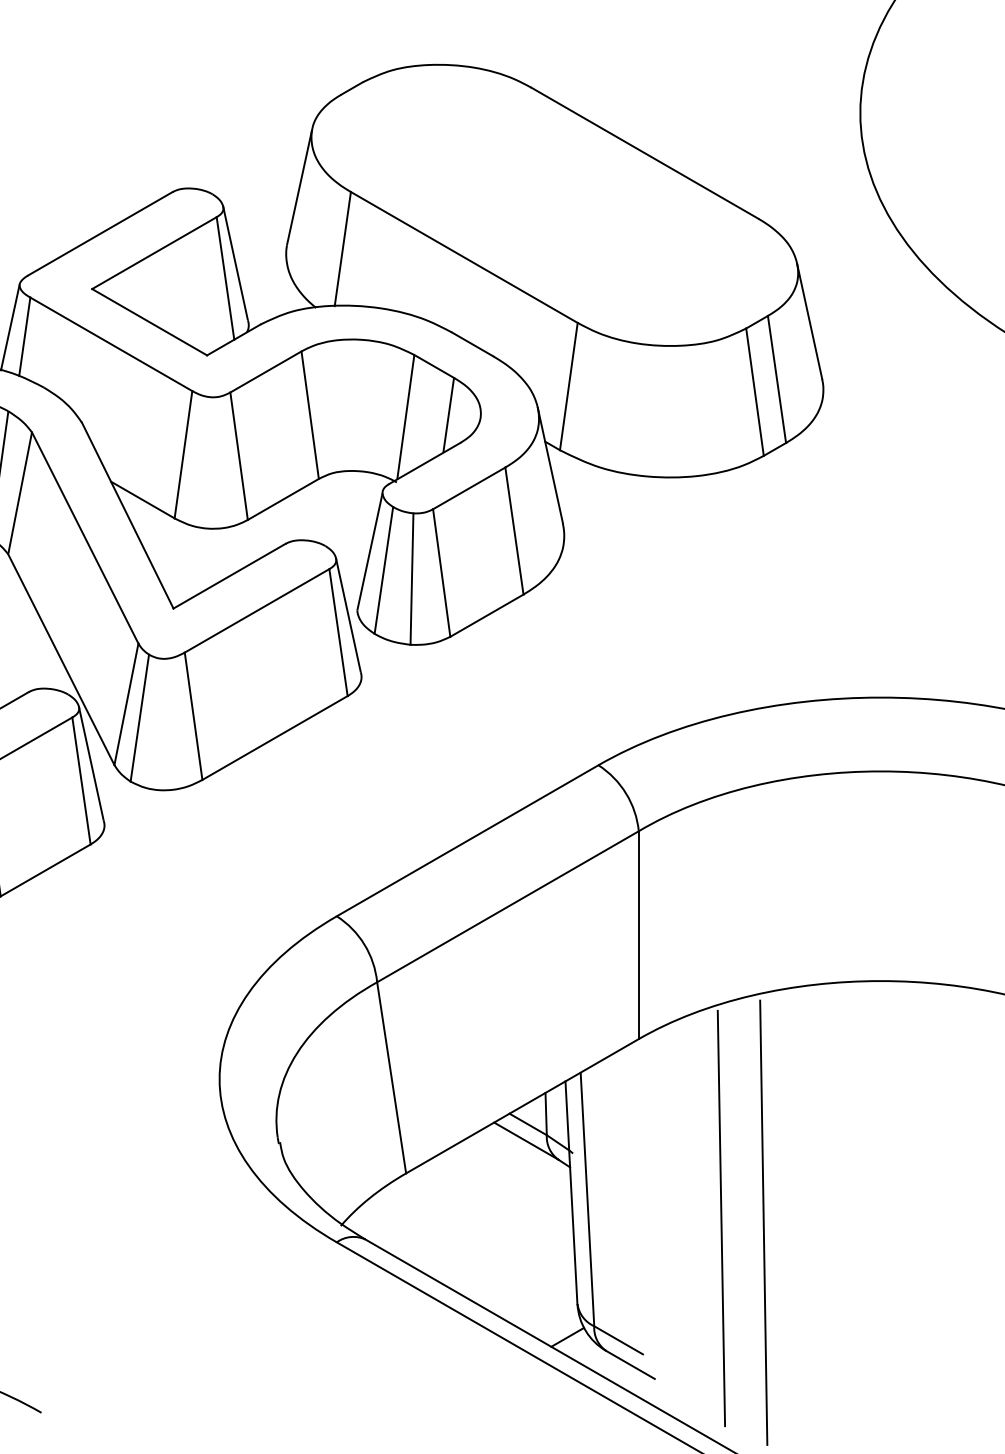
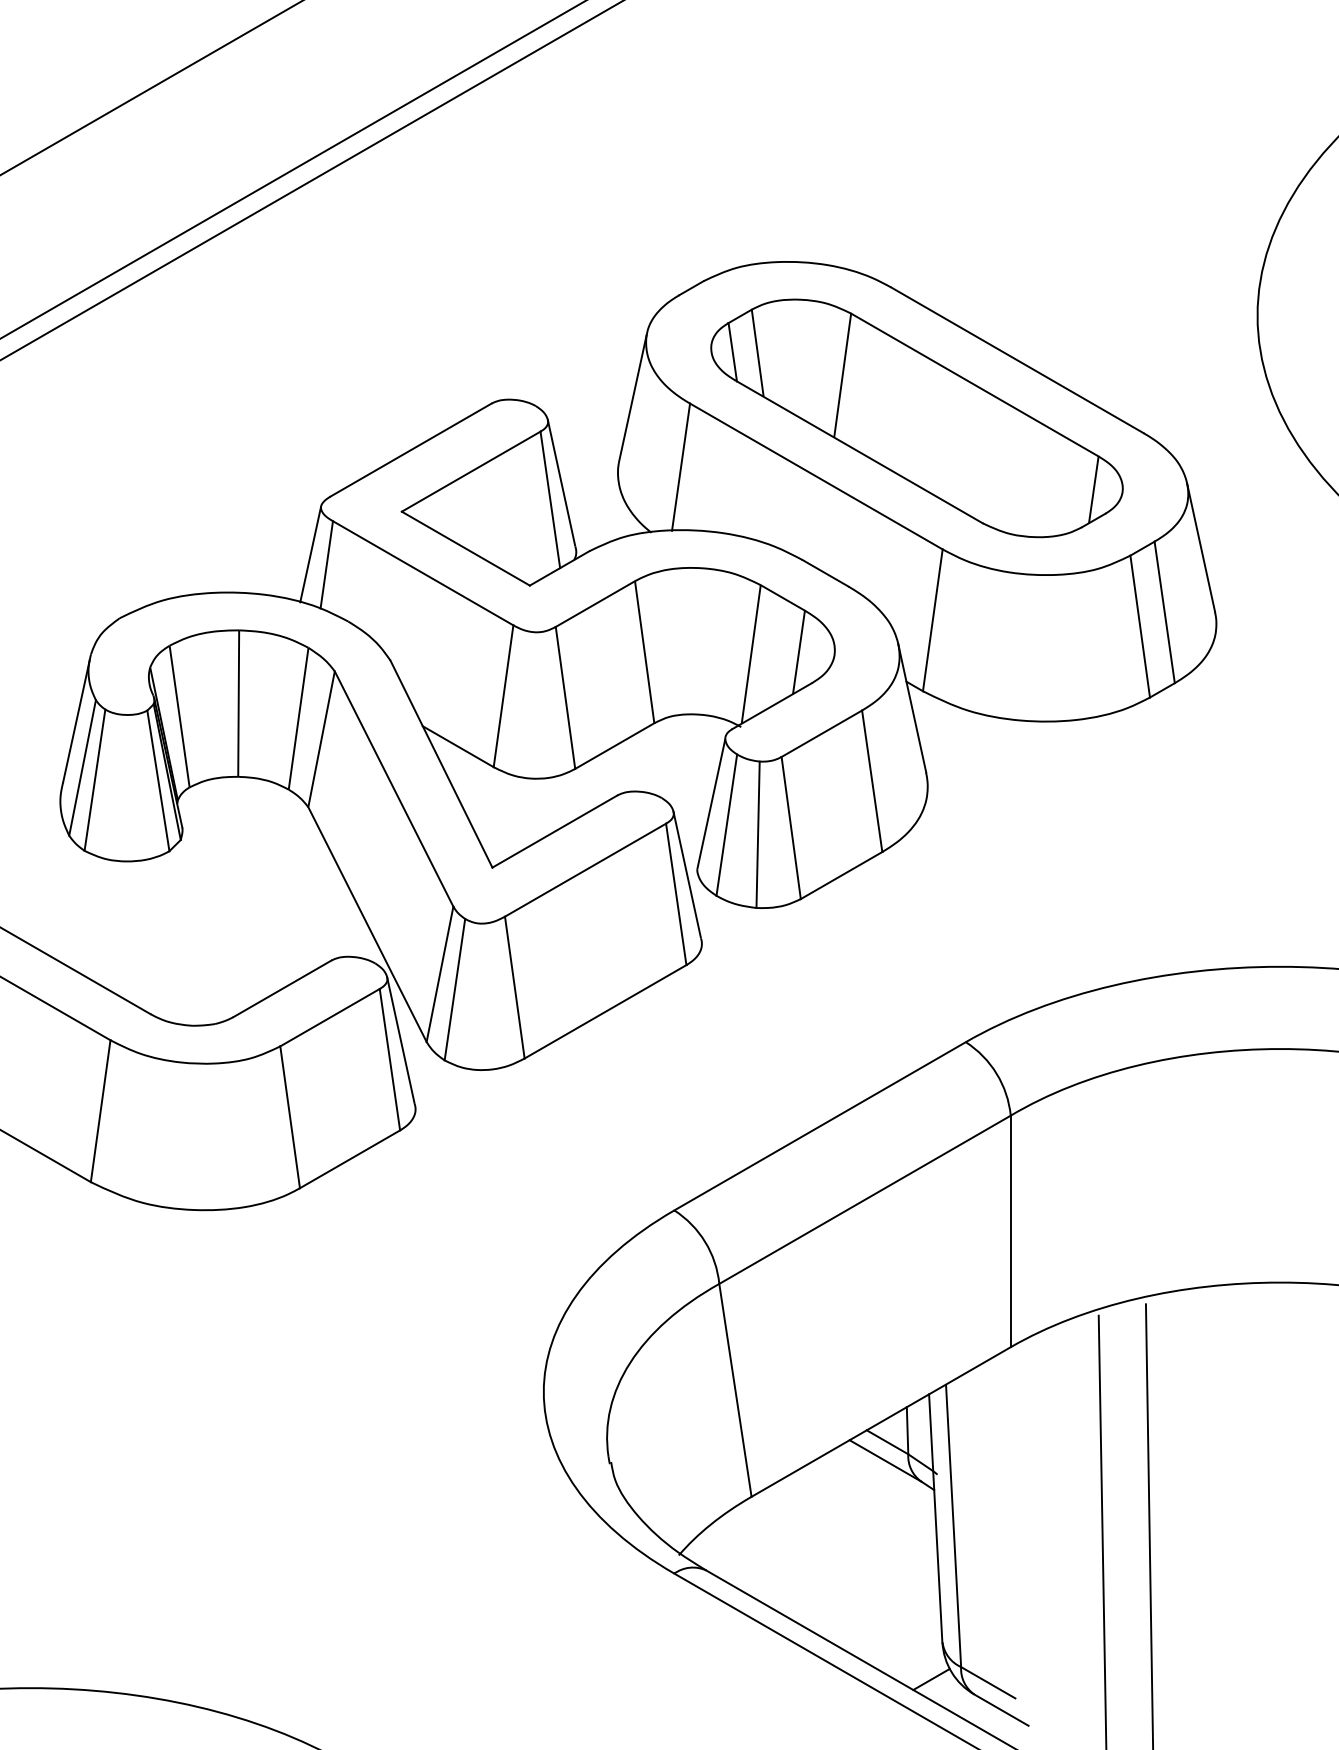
part: (554, 205) -> (916, 418), added

